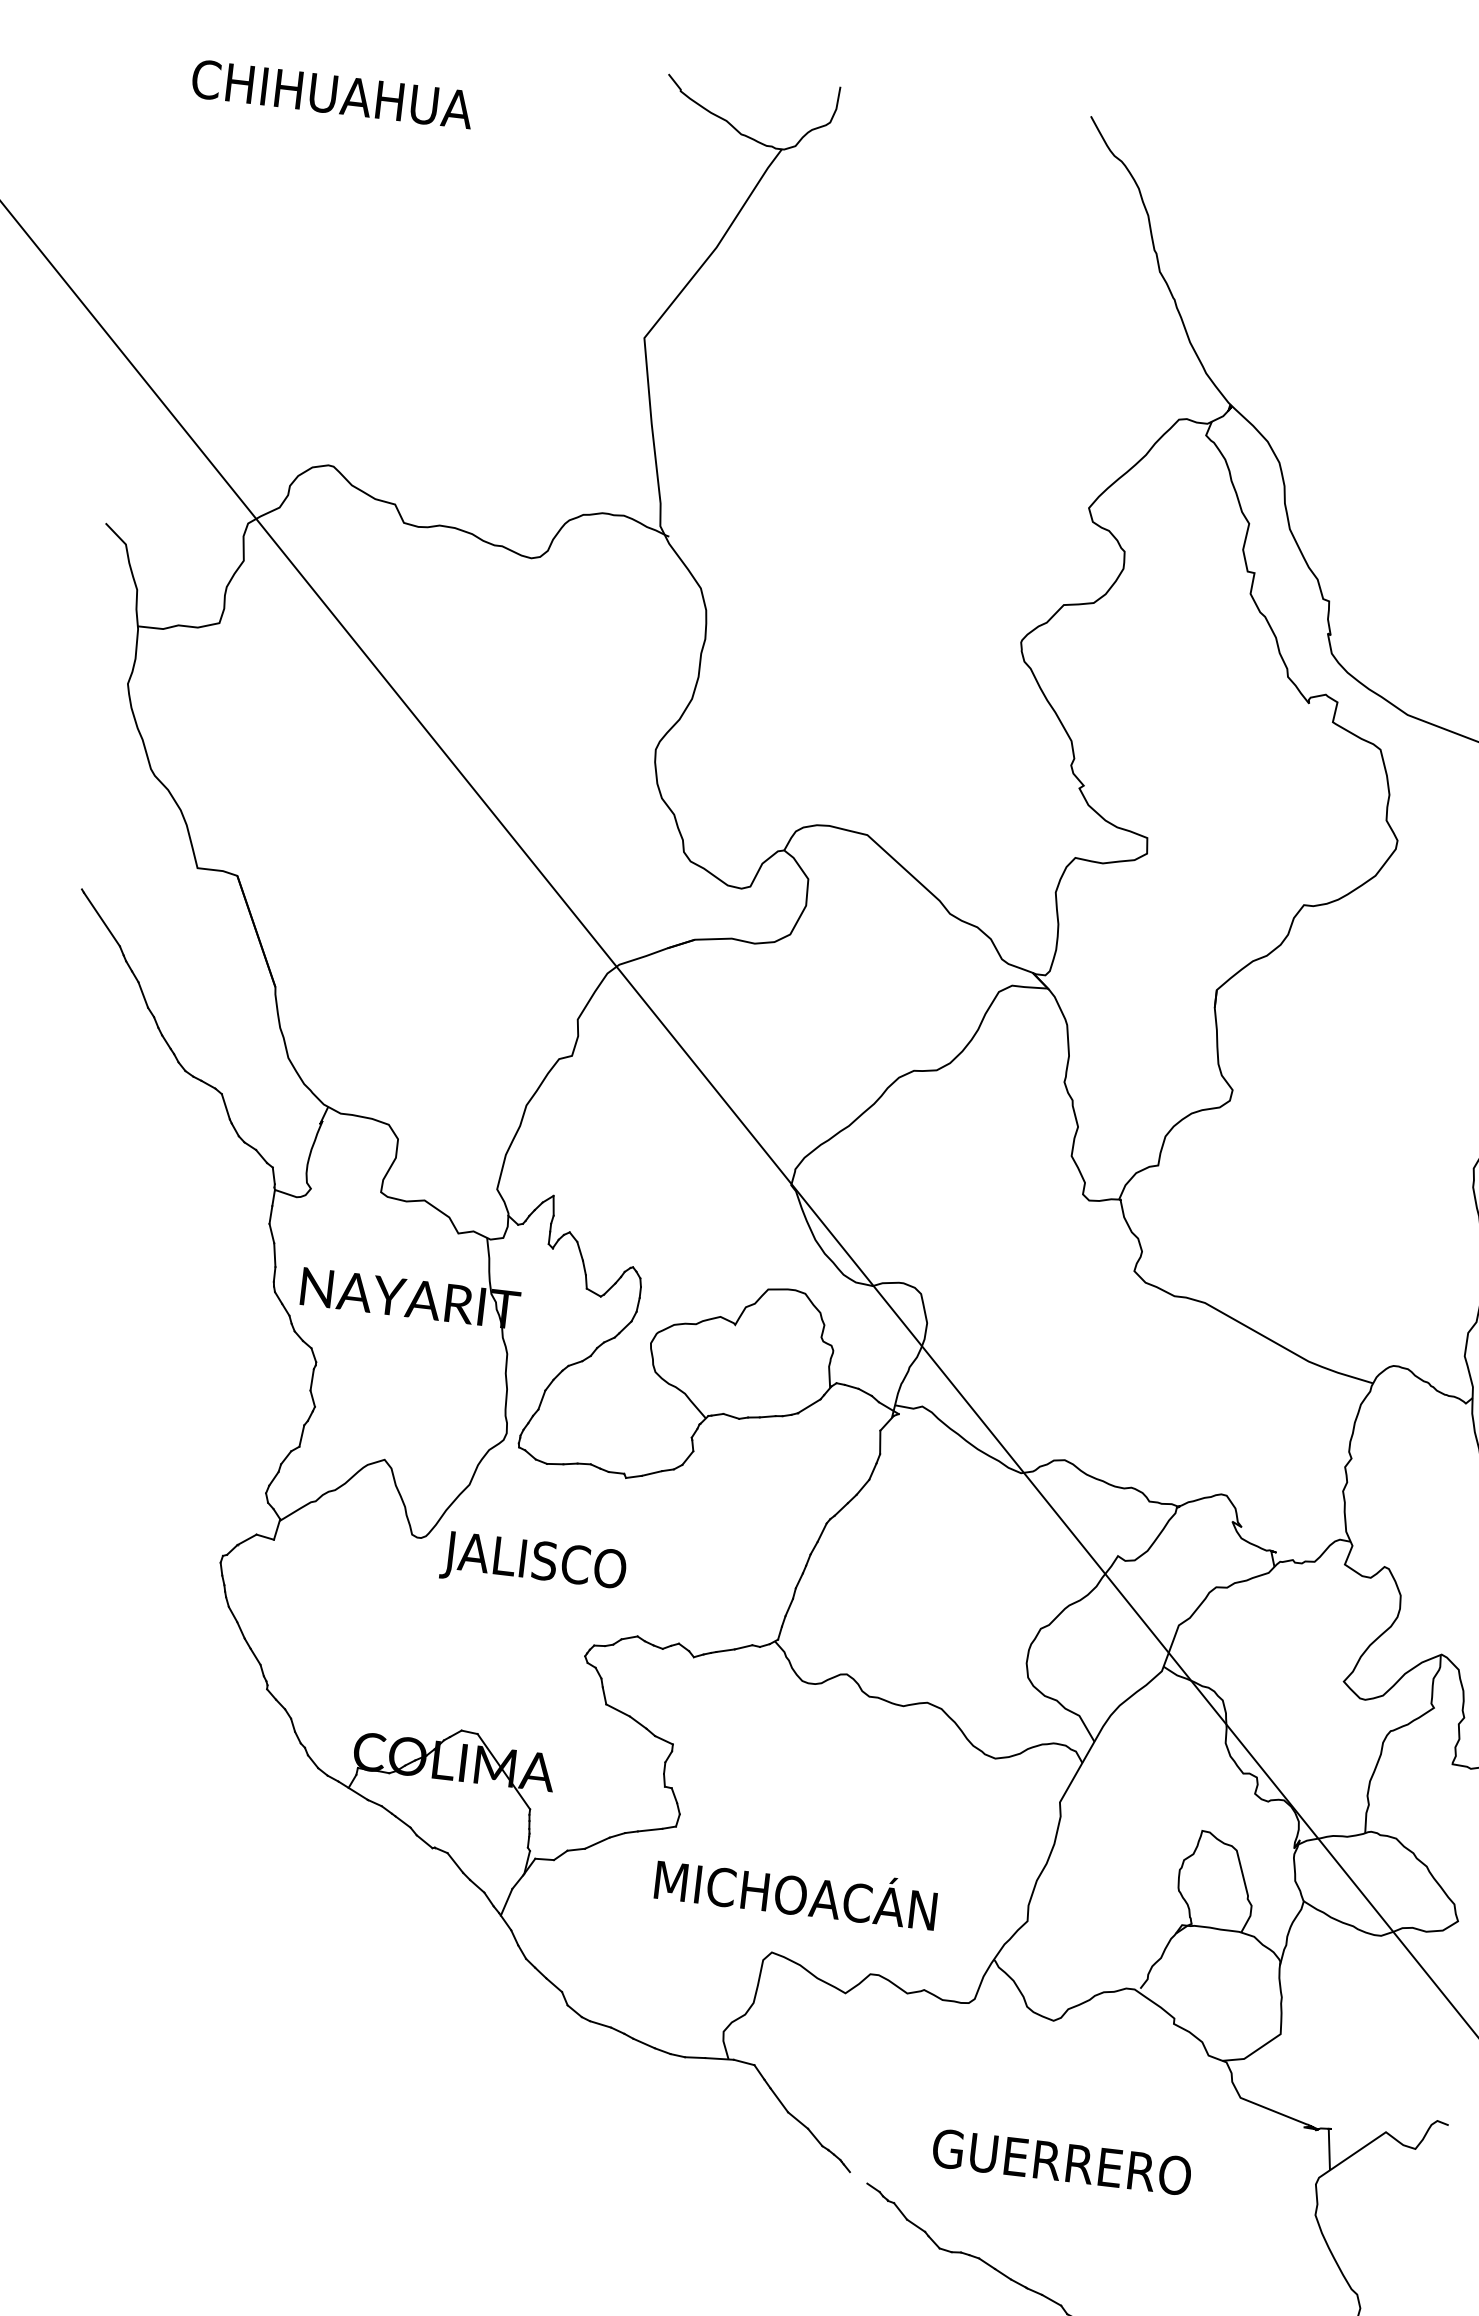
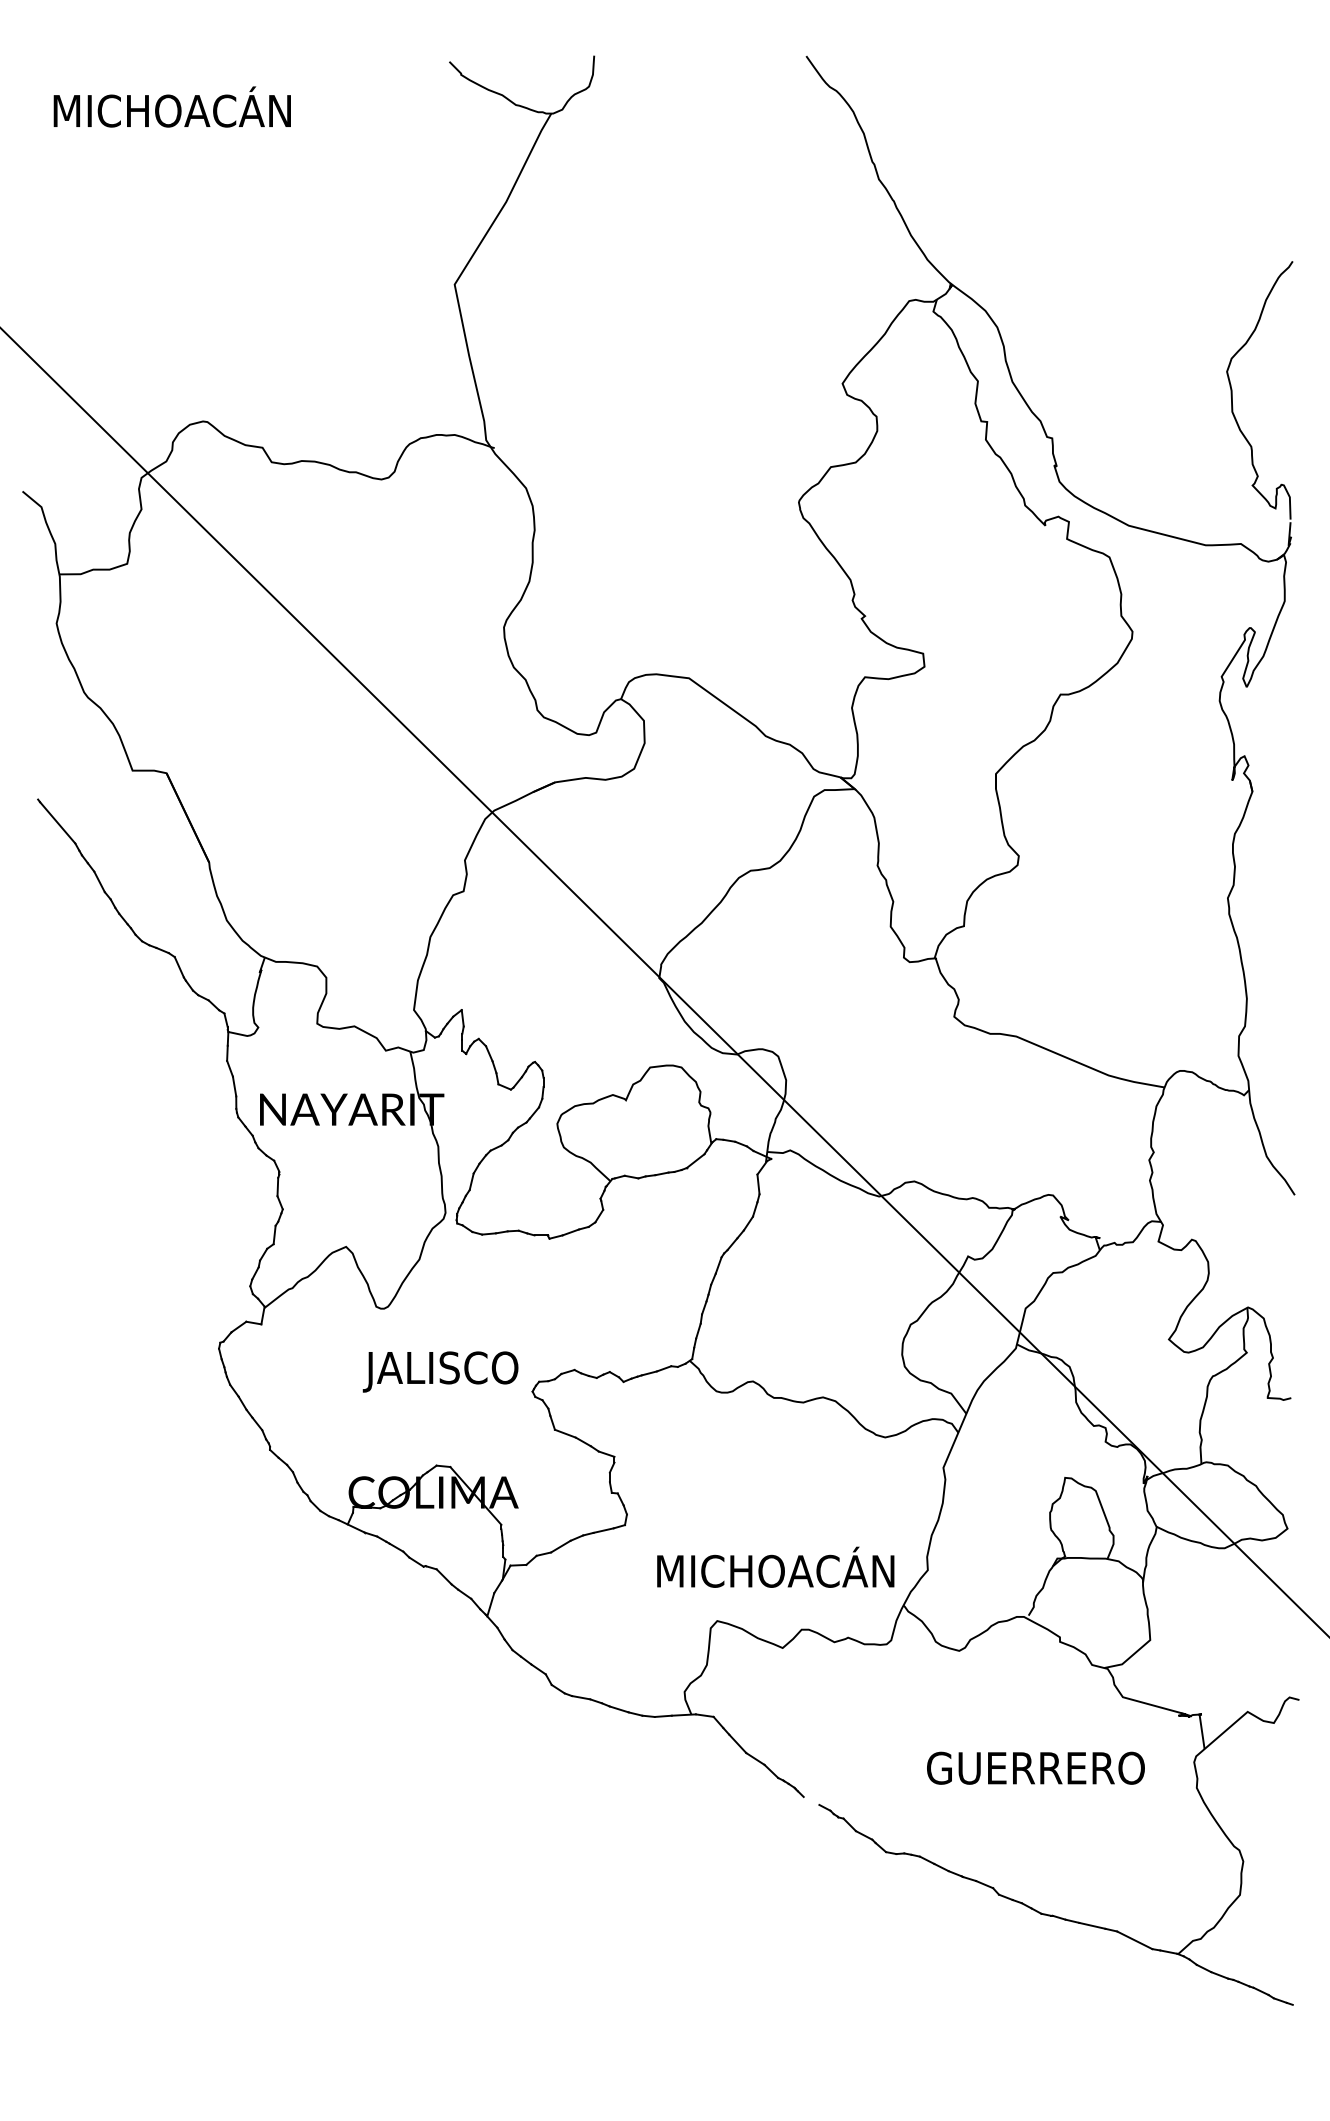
text: (334, 89) -> (171, 106), CHIHUAHUA -> MICHOACÁN
text: (533, 1563) -> (440, 1371), moved
text: (796, 1889) -> (775, 1566), moved
text: (1061, 2161) -> (1035, 1767), moved

